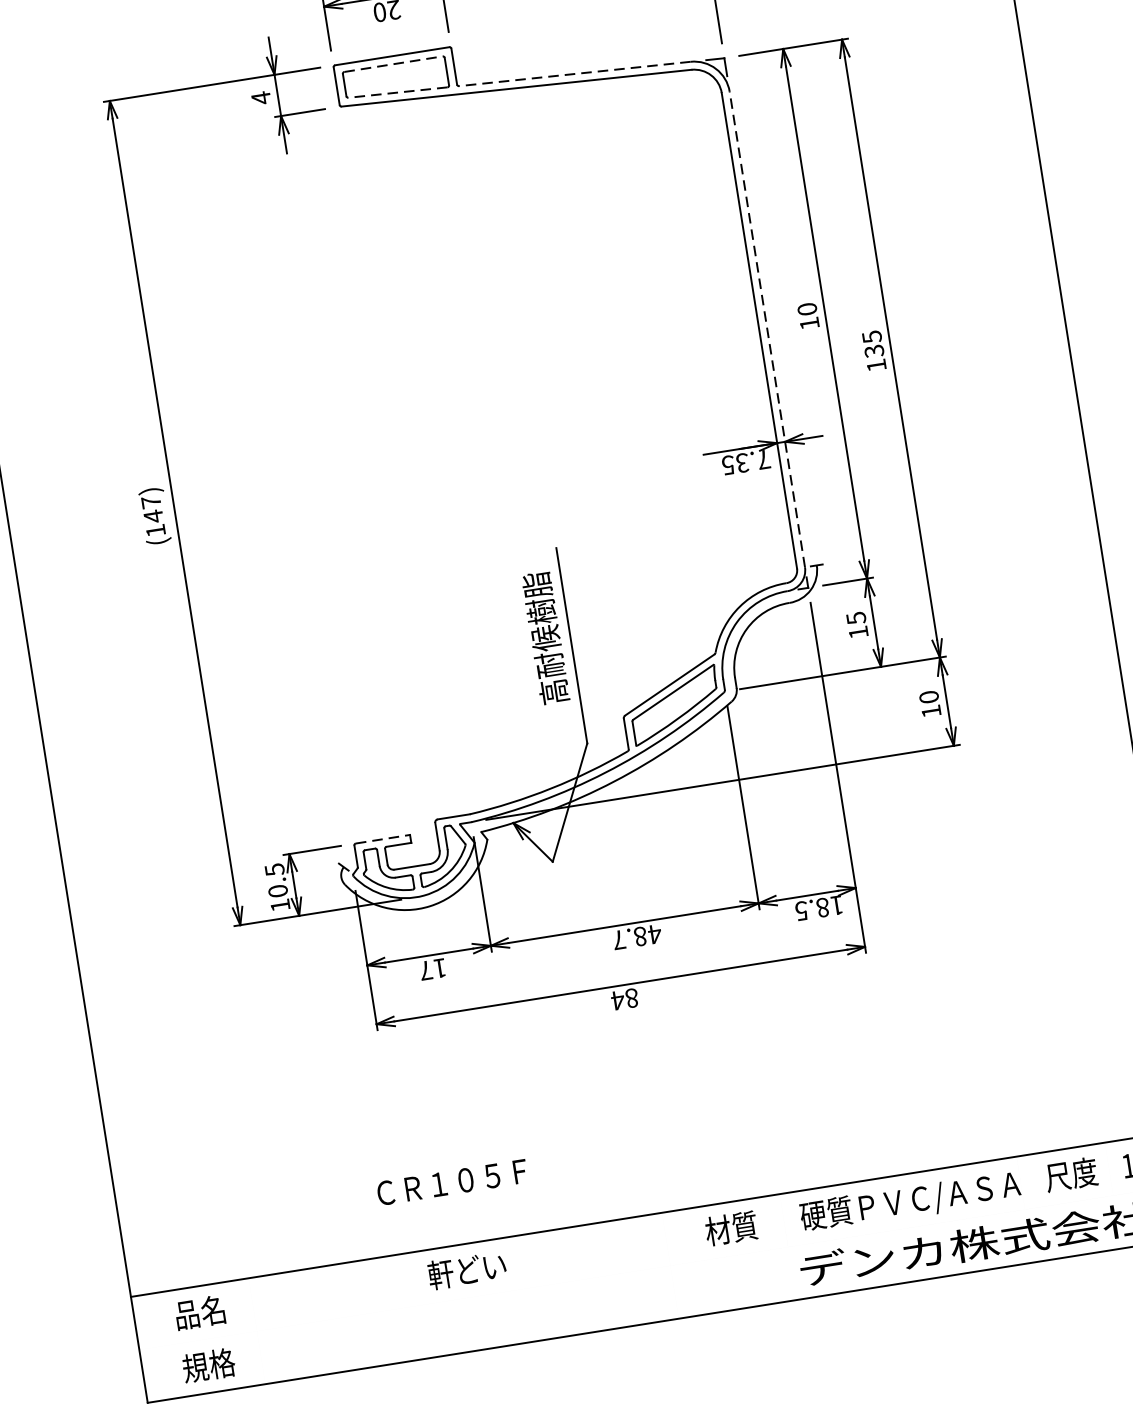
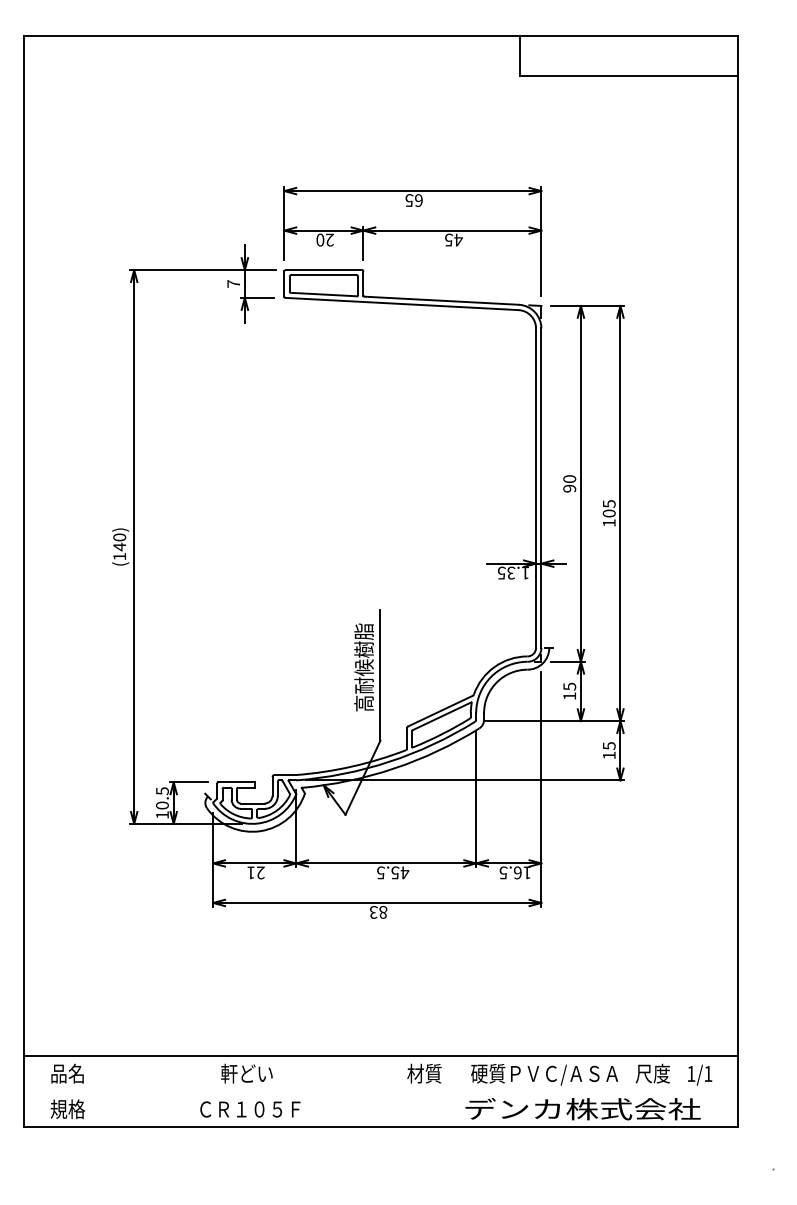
line: (394, 64) -> (324, 275), dashed -> solid
line: (574, 73) -> (441, 300), dashed -> solid
line: (397, 92) -> (323, 294), dashed -> solid
text: (260, 97) -> (233, 283), 4 -> 7
text: (809, 323) -> (569, 488), 10 -> 90
line: (767, 329) -> (541, 488), dashed -> solid
text: (874, 351) -> (609, 513), 135 -> 105
text: (763, 458) -> (525, 572), 7.35 -> 1.35
text: (150, 502) -> (119, 537), (147) -> (140)
text: (927, 696) -> (608, 745), 10 -> 15
line: (384, 839) -> (237, 782), dashed -> solid
text: (822, 907) -> (517, 872), 18.5 -> 16.5
text: (630, 937) -> (388, 872), 48.7 -> 45.5
text: (432, 968) -> (255, 872), 17 -> 21
text: (617, 1000) -> (373, 912), 84 -> 83
text: (452, 1182) -> (250, 1109), moved

